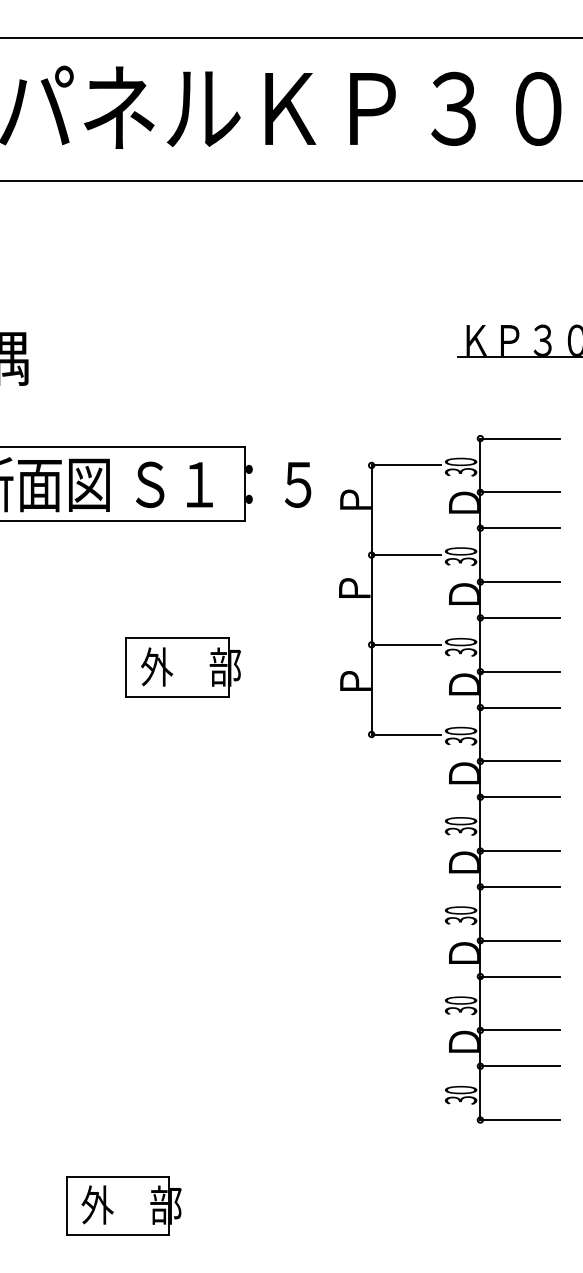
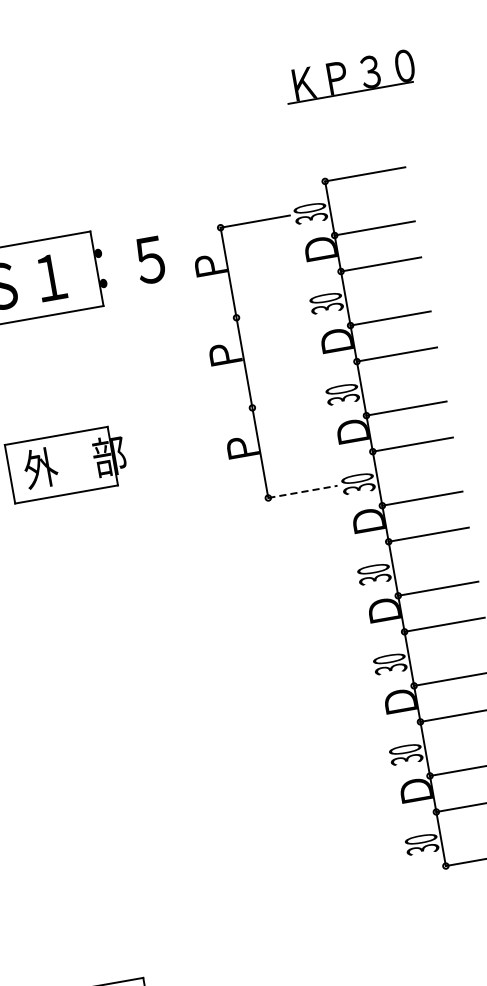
line: (405, 555) -> (270, 312), removed
line: (405, 644) -> (286, 401), removed
line: (406, 734) -> (303, 491), solid -> dashed

